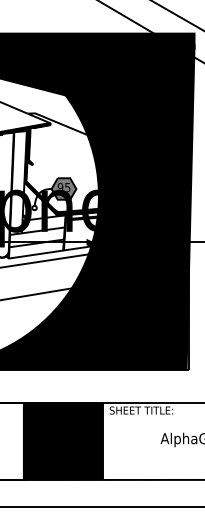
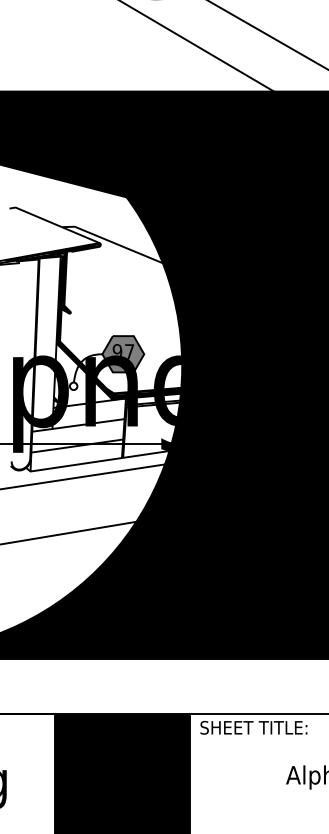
text: (67, 187) -> (129, 351), 95 -> 97

